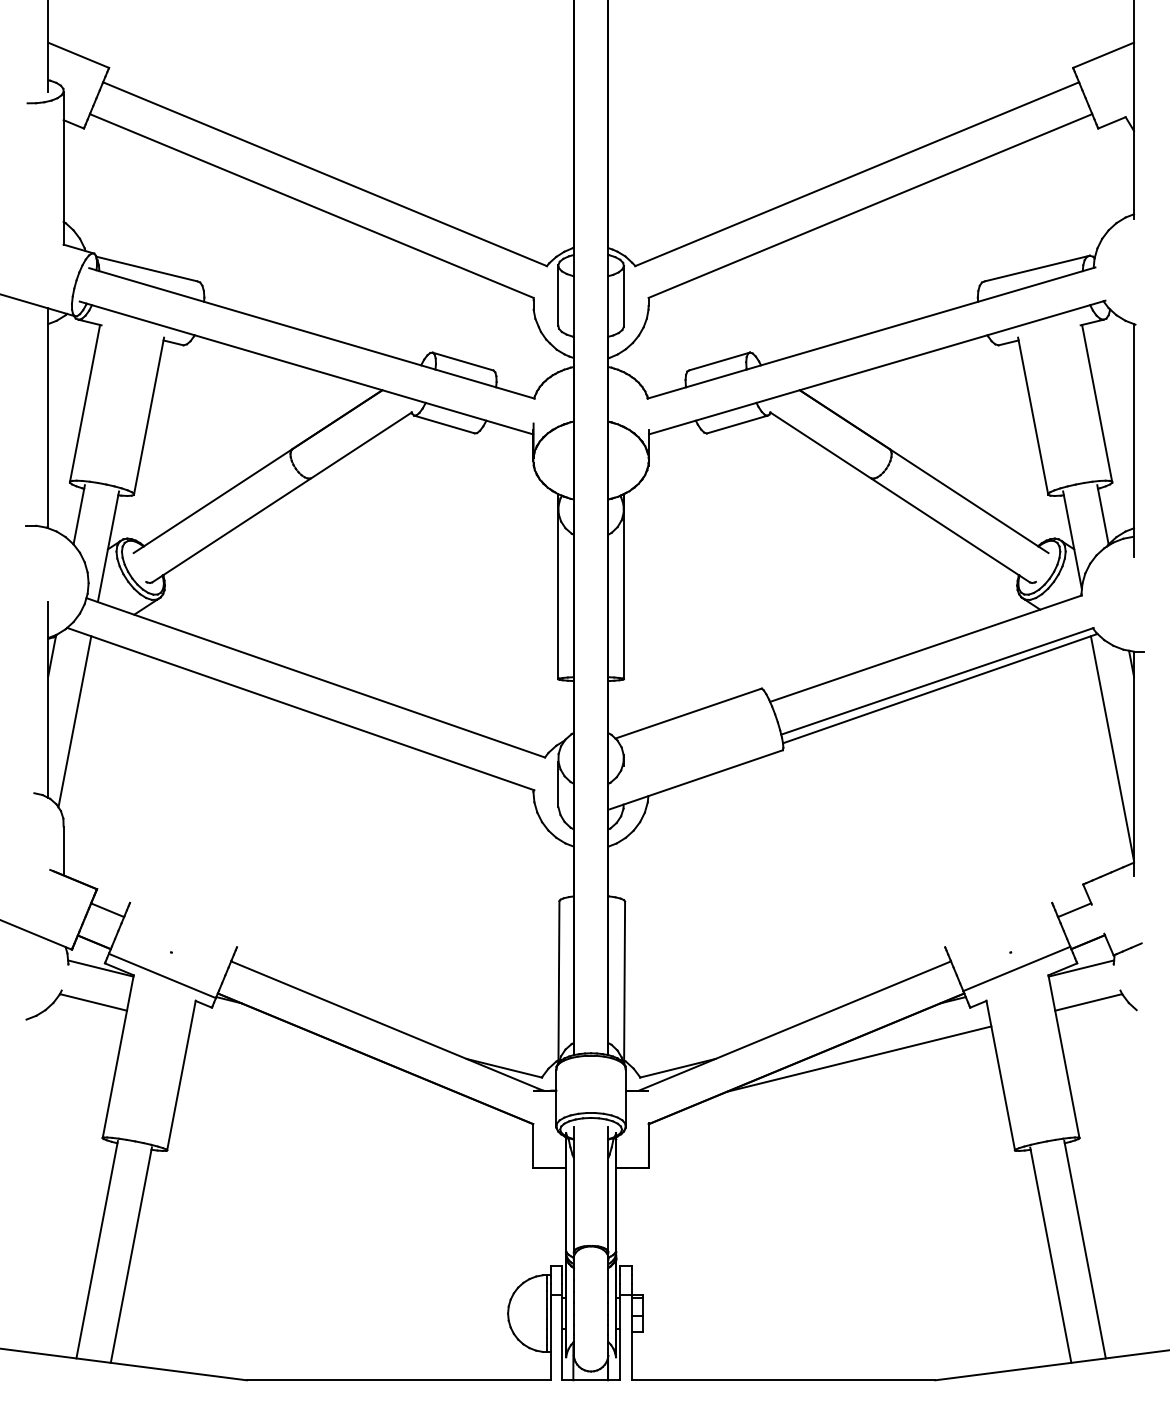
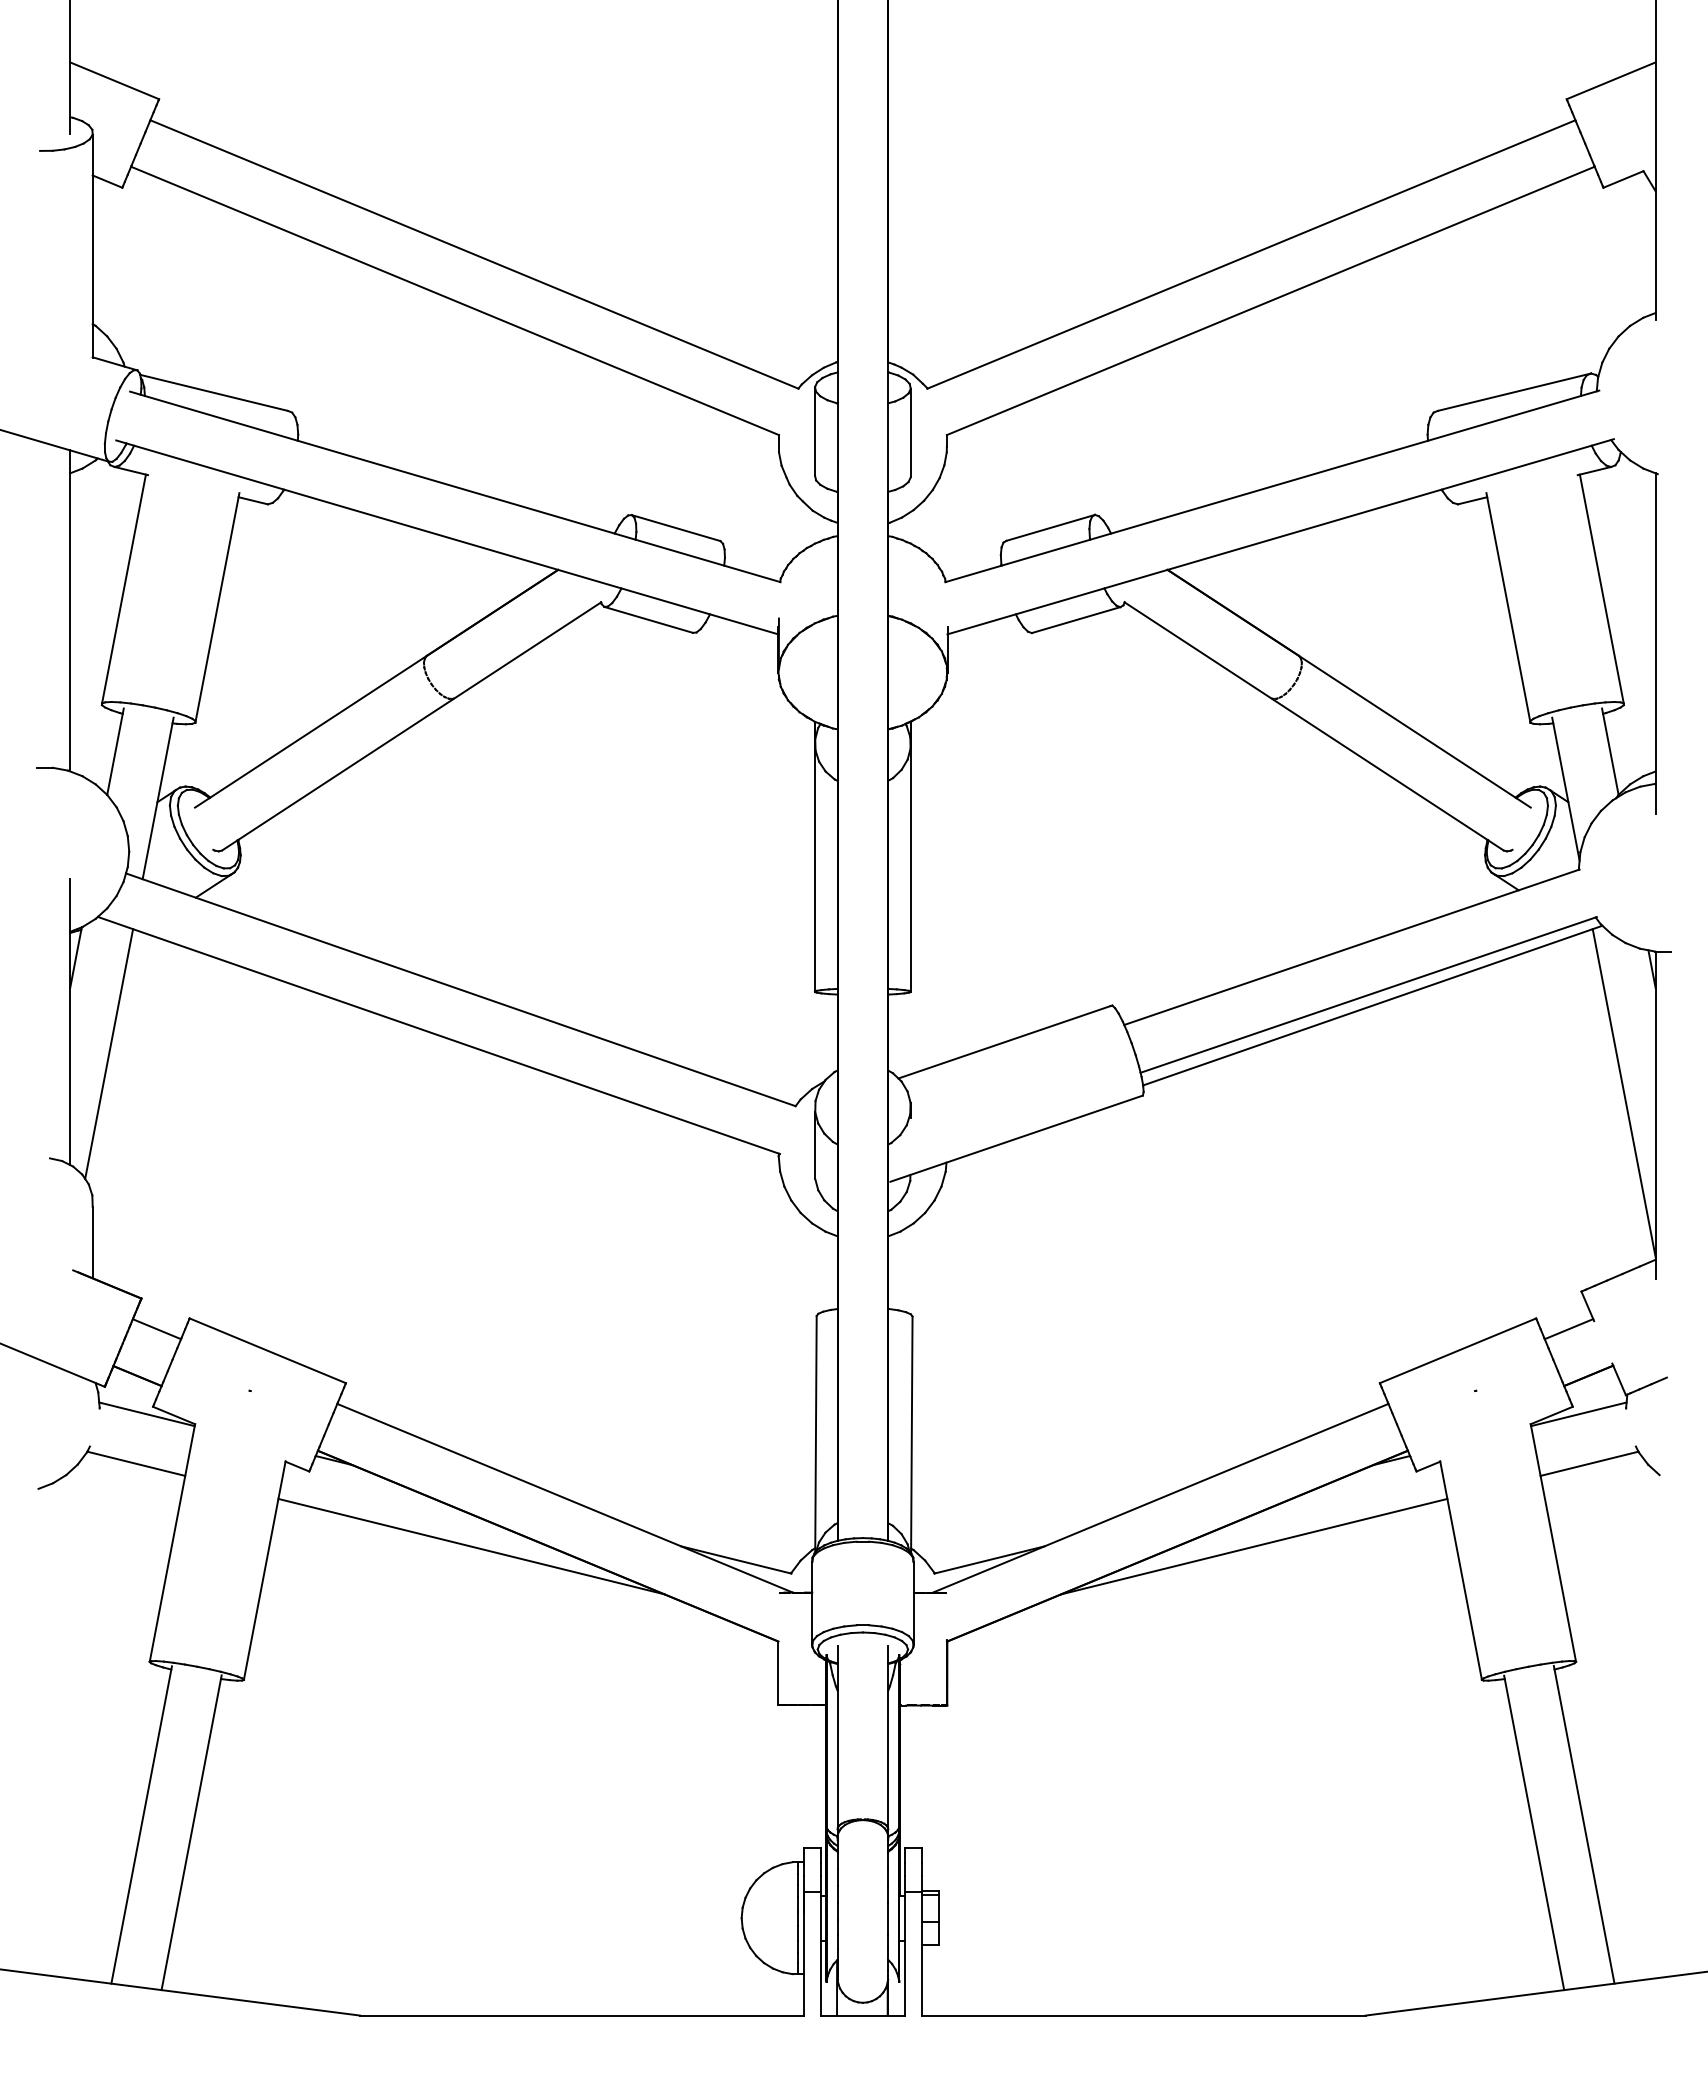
line: (1016, 968) -> (1457, 1350), moved
line: (162, 975) -> (267, 1350), moved
line: (322, 1058) -> (470, 1545), added

